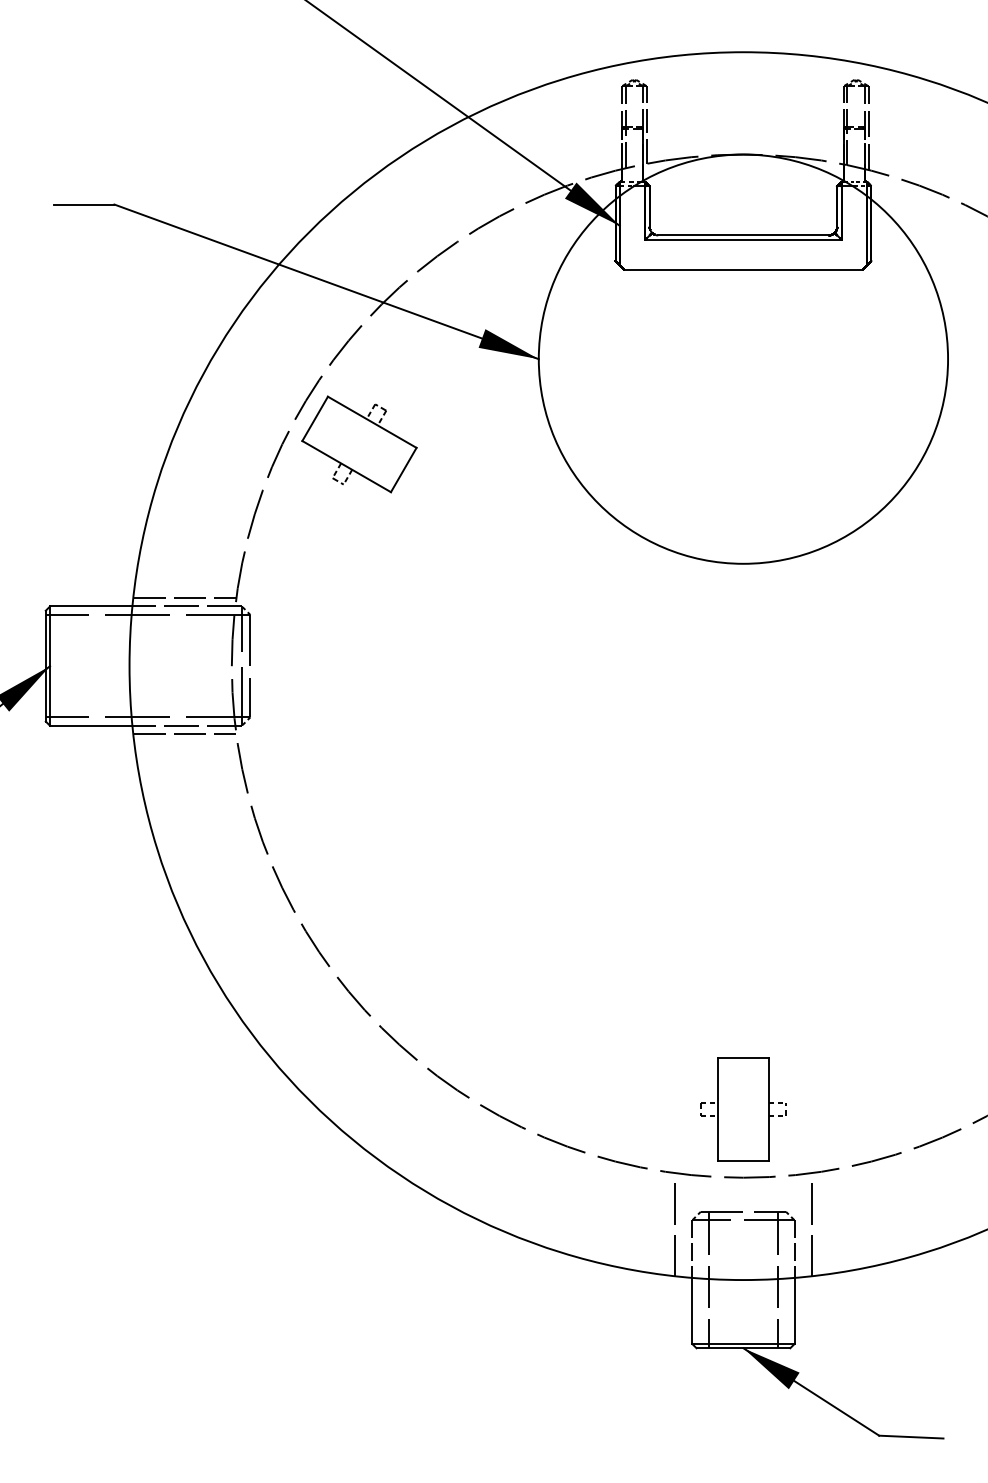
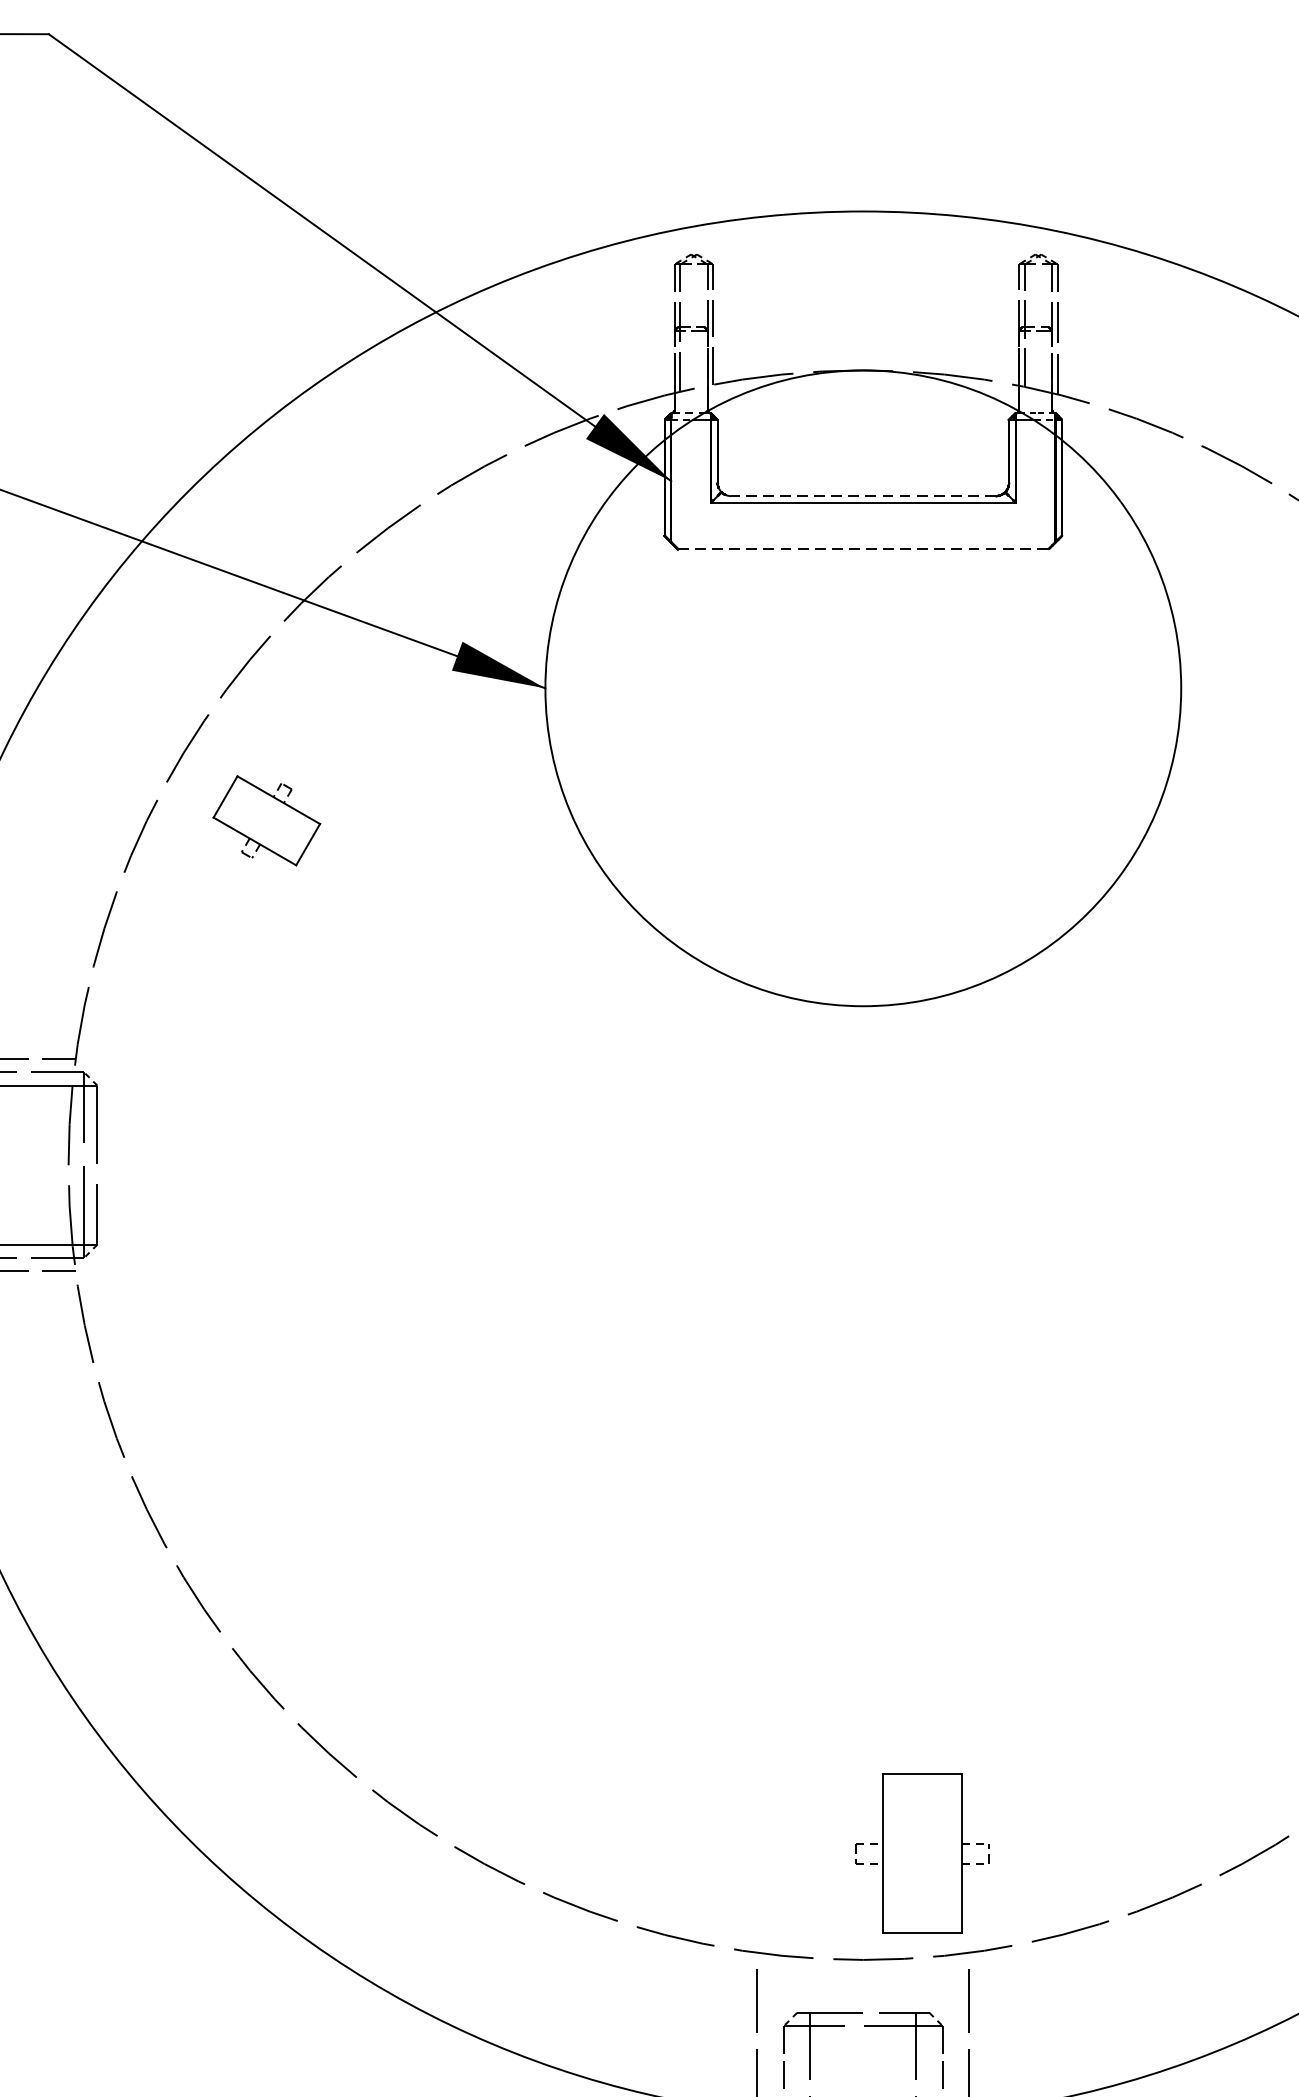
line: (743, 235) -> (863, 496), solid -> dashed
line: (744, 269) -> (864, 549), solid -> dashed
part: (359, 444) -> (266, 820), size x0.6
part: (743, 1109) -> (922, 1853), moved

